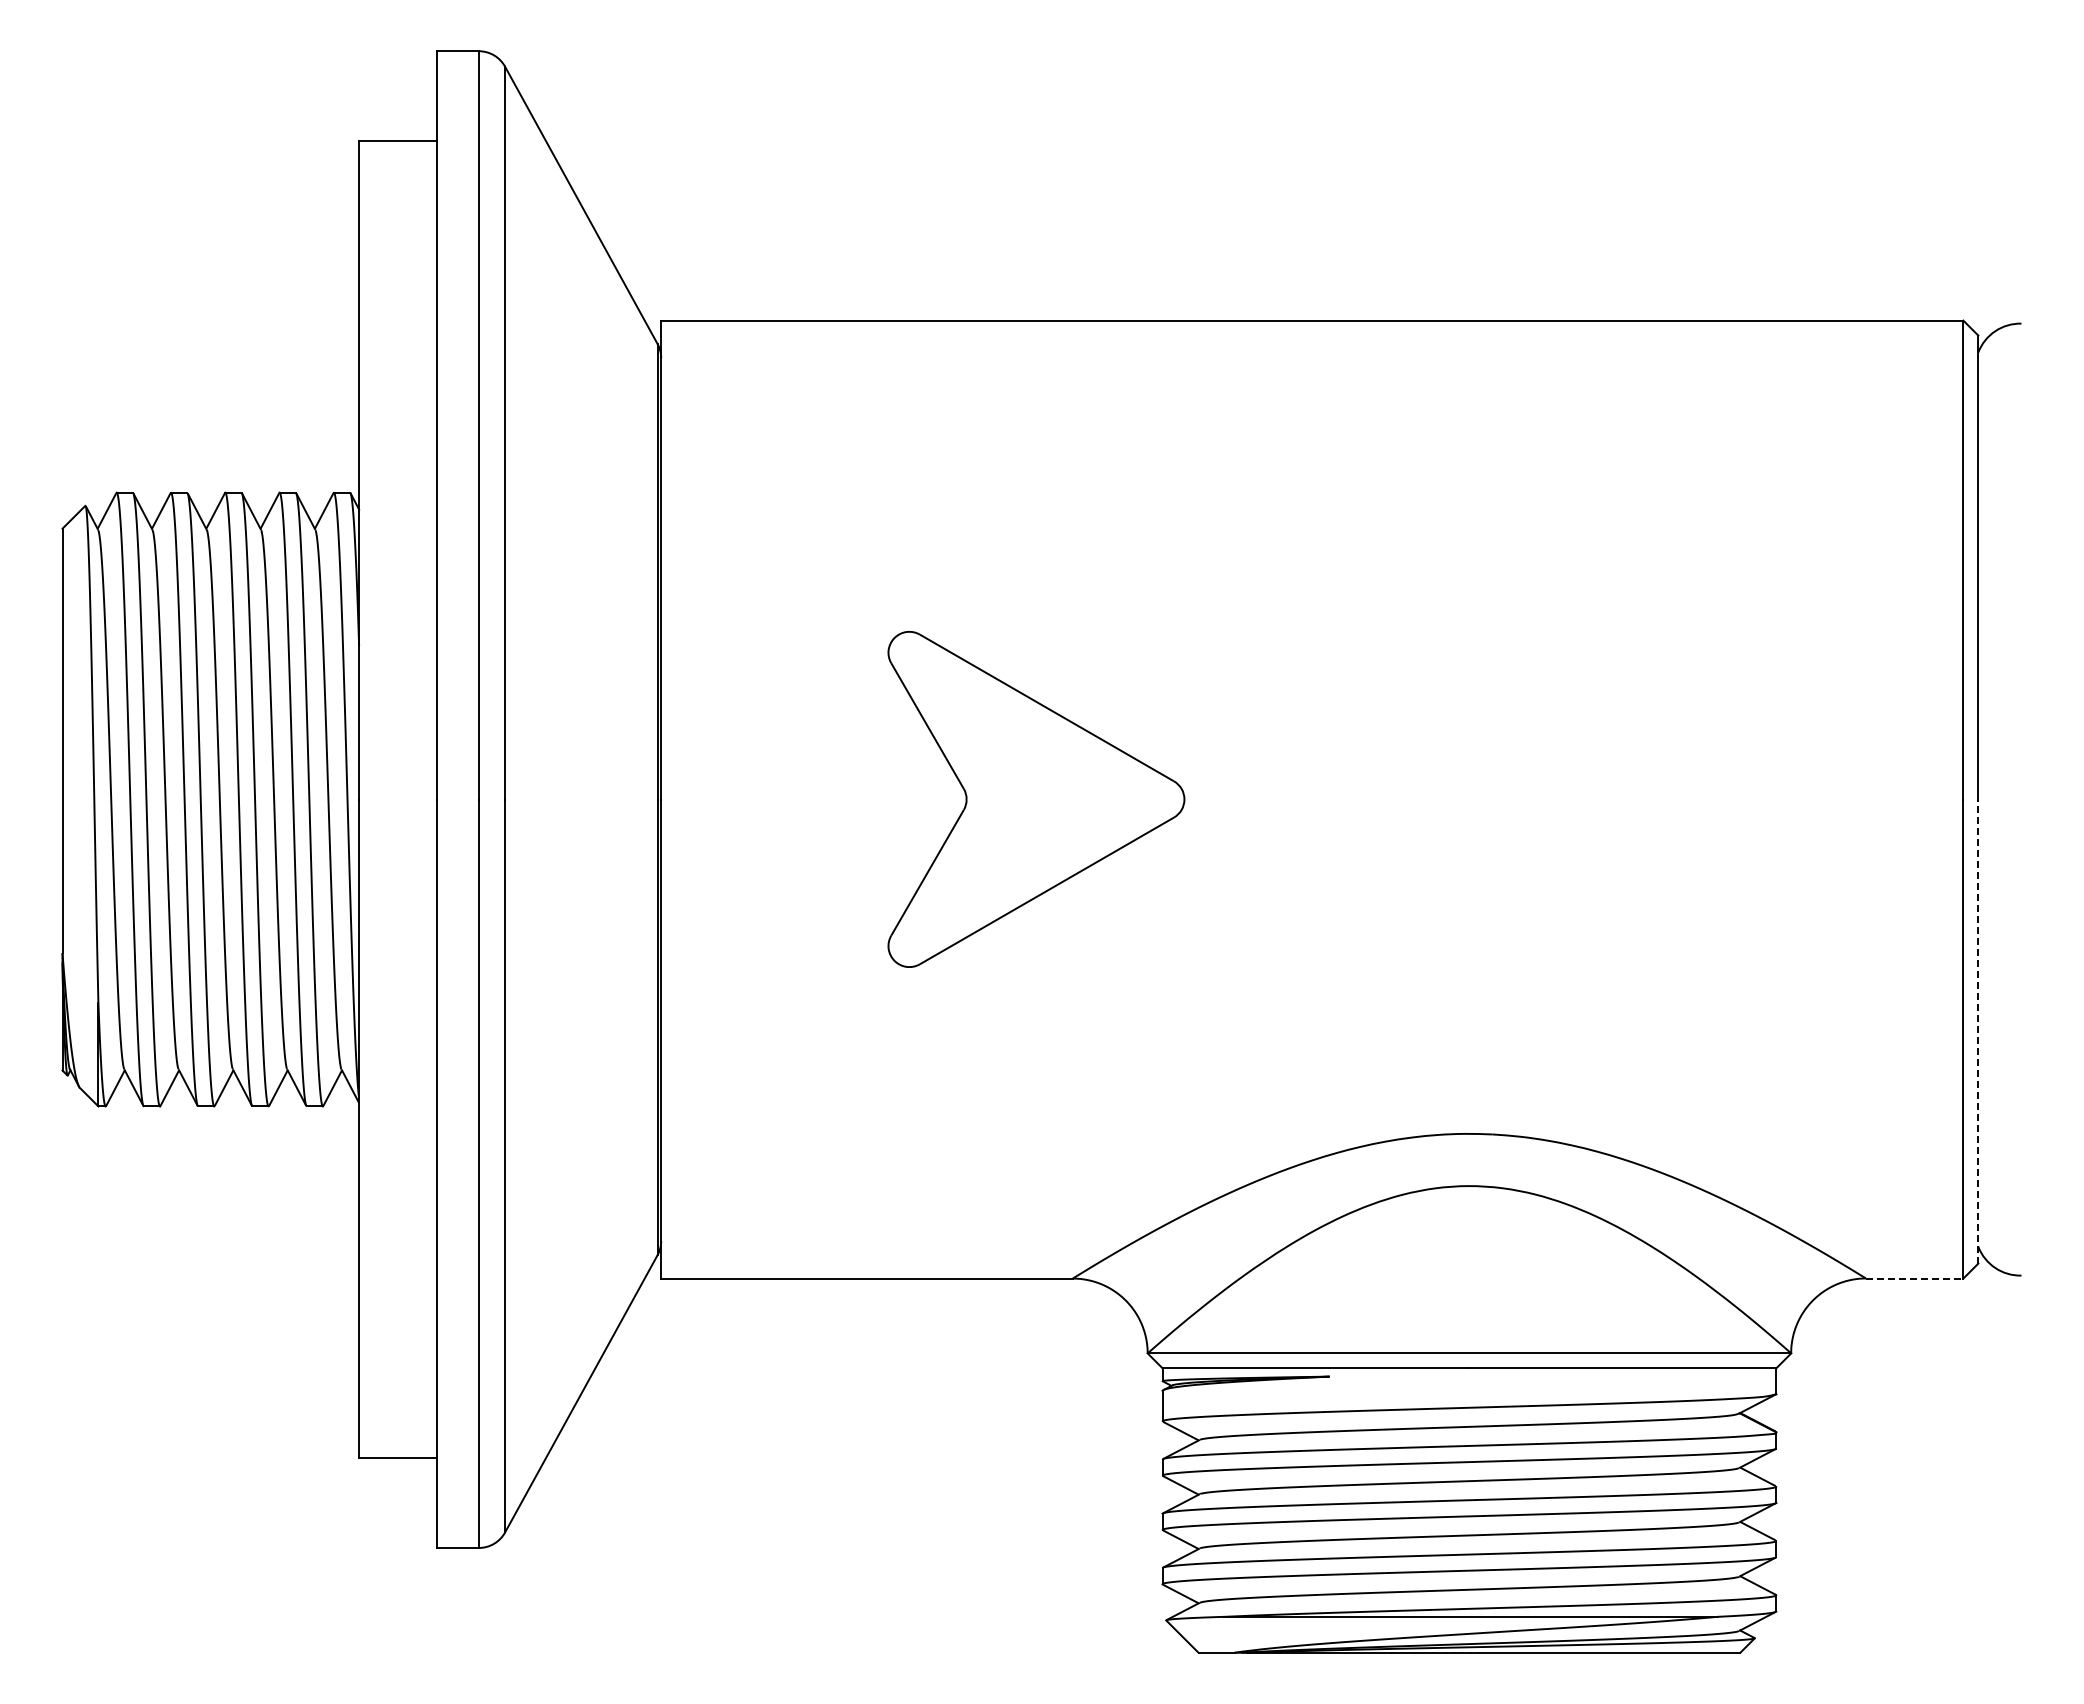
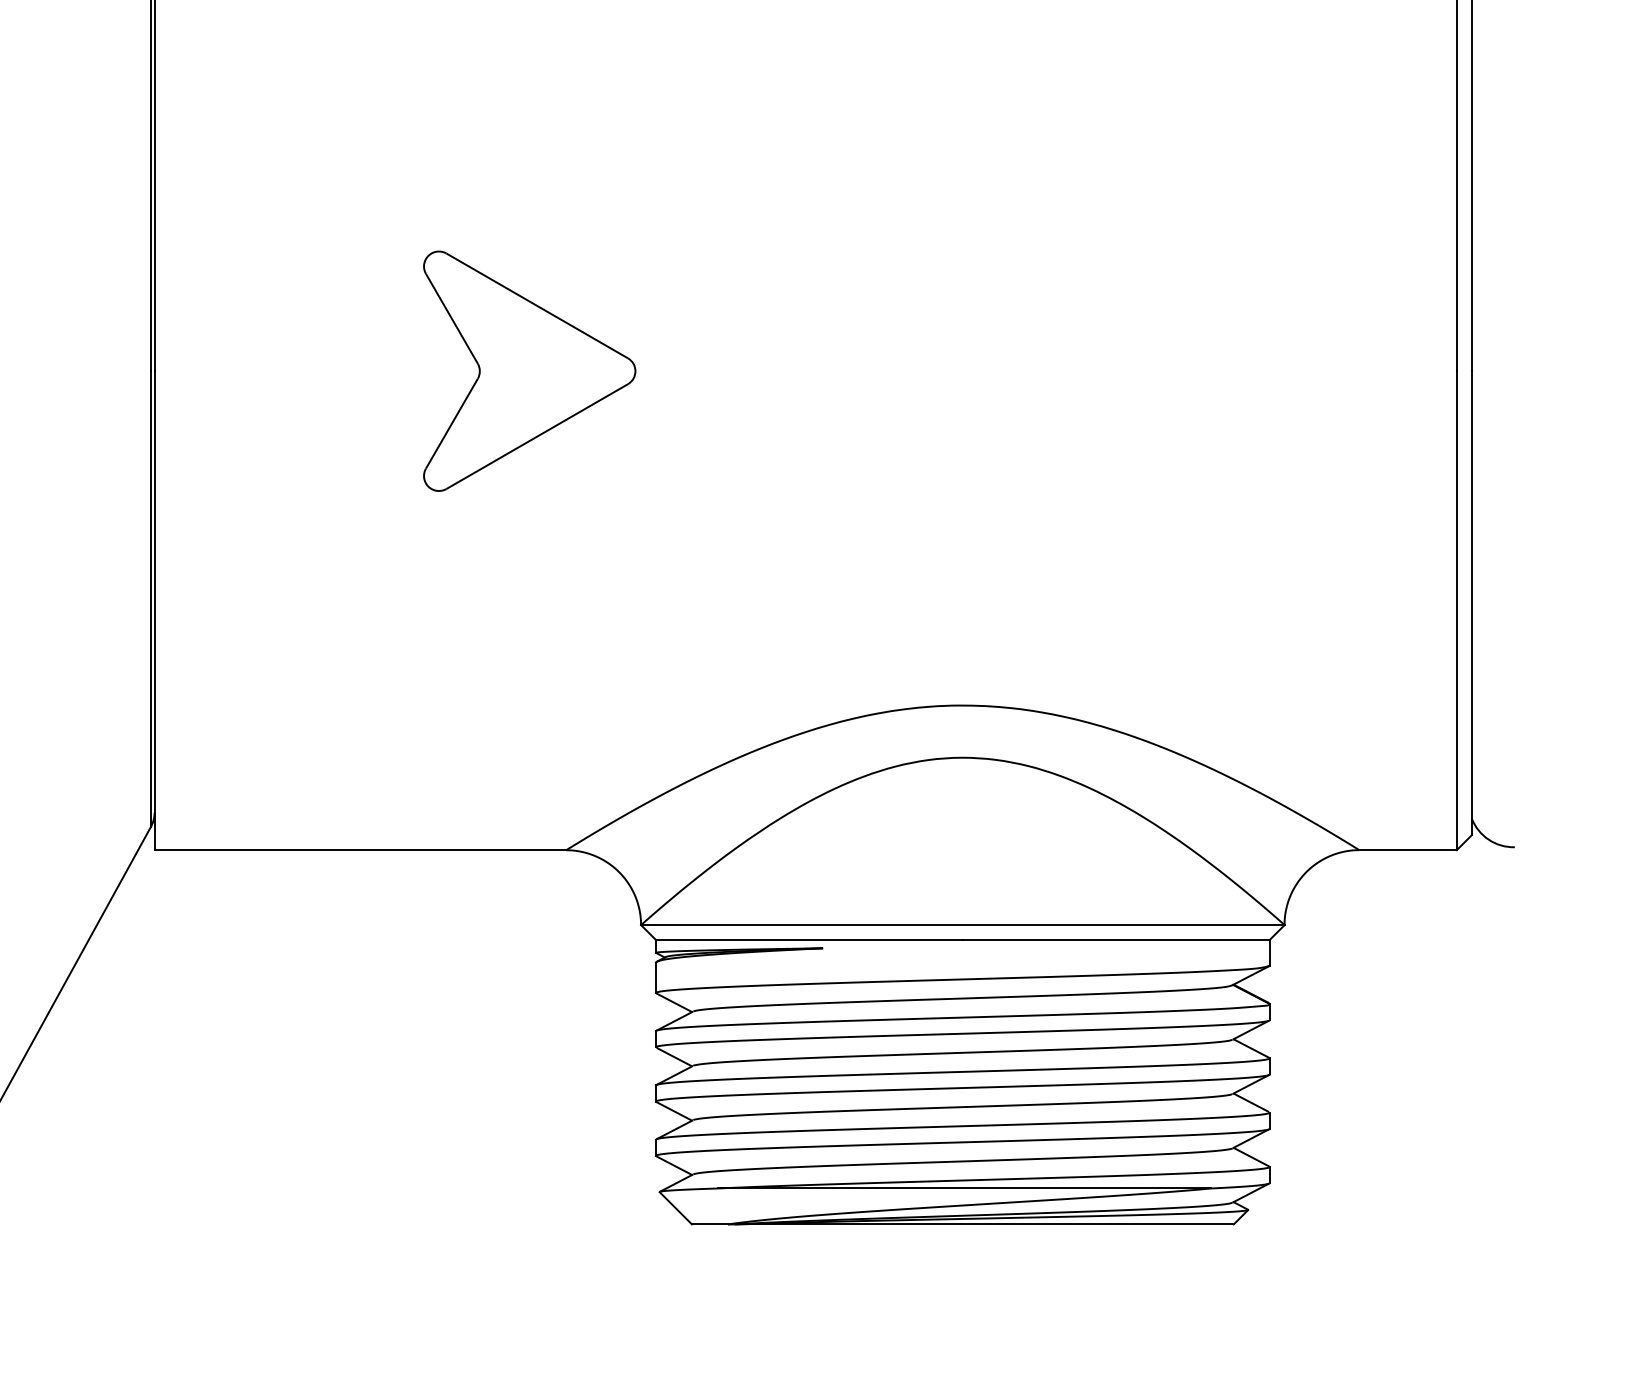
part: (1035, 799) -> (528, 371), size x0.71
line: (1978, 1031) -> (1471, 603), dashed -> solid
line: (1914, 1278) -> (1407, 850), dashed -> solid

